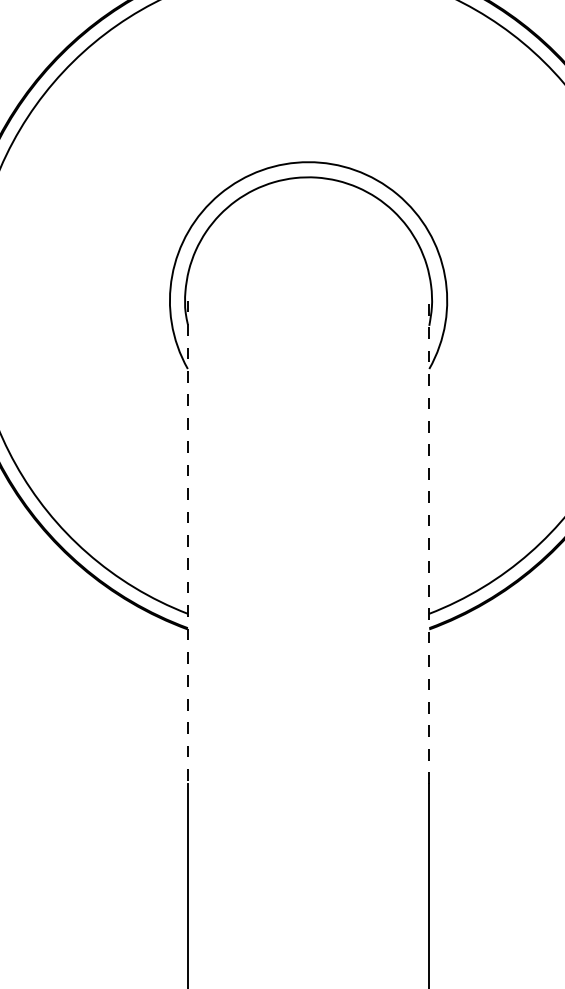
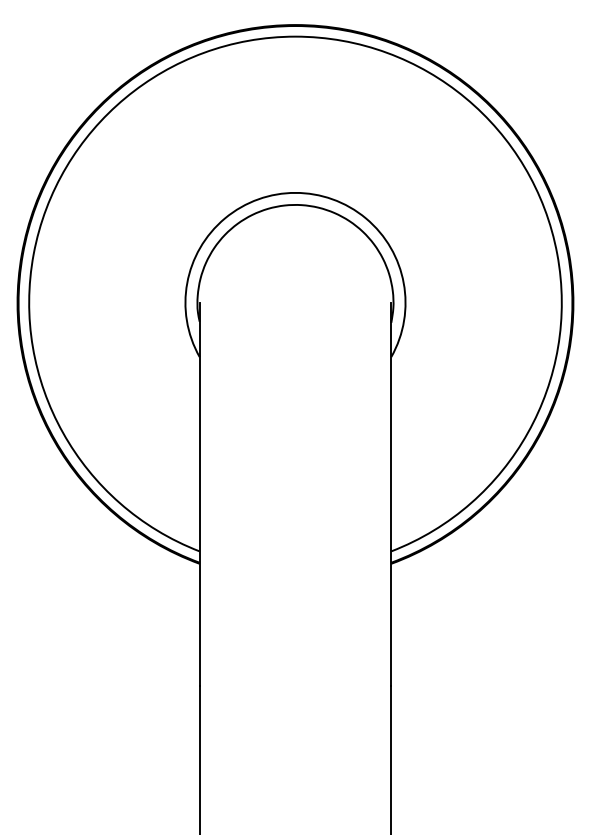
line: (187, 542) -> (199, 494), dashed -> solid
line: (429, 542) -> (391, 494), dashed -> solid

